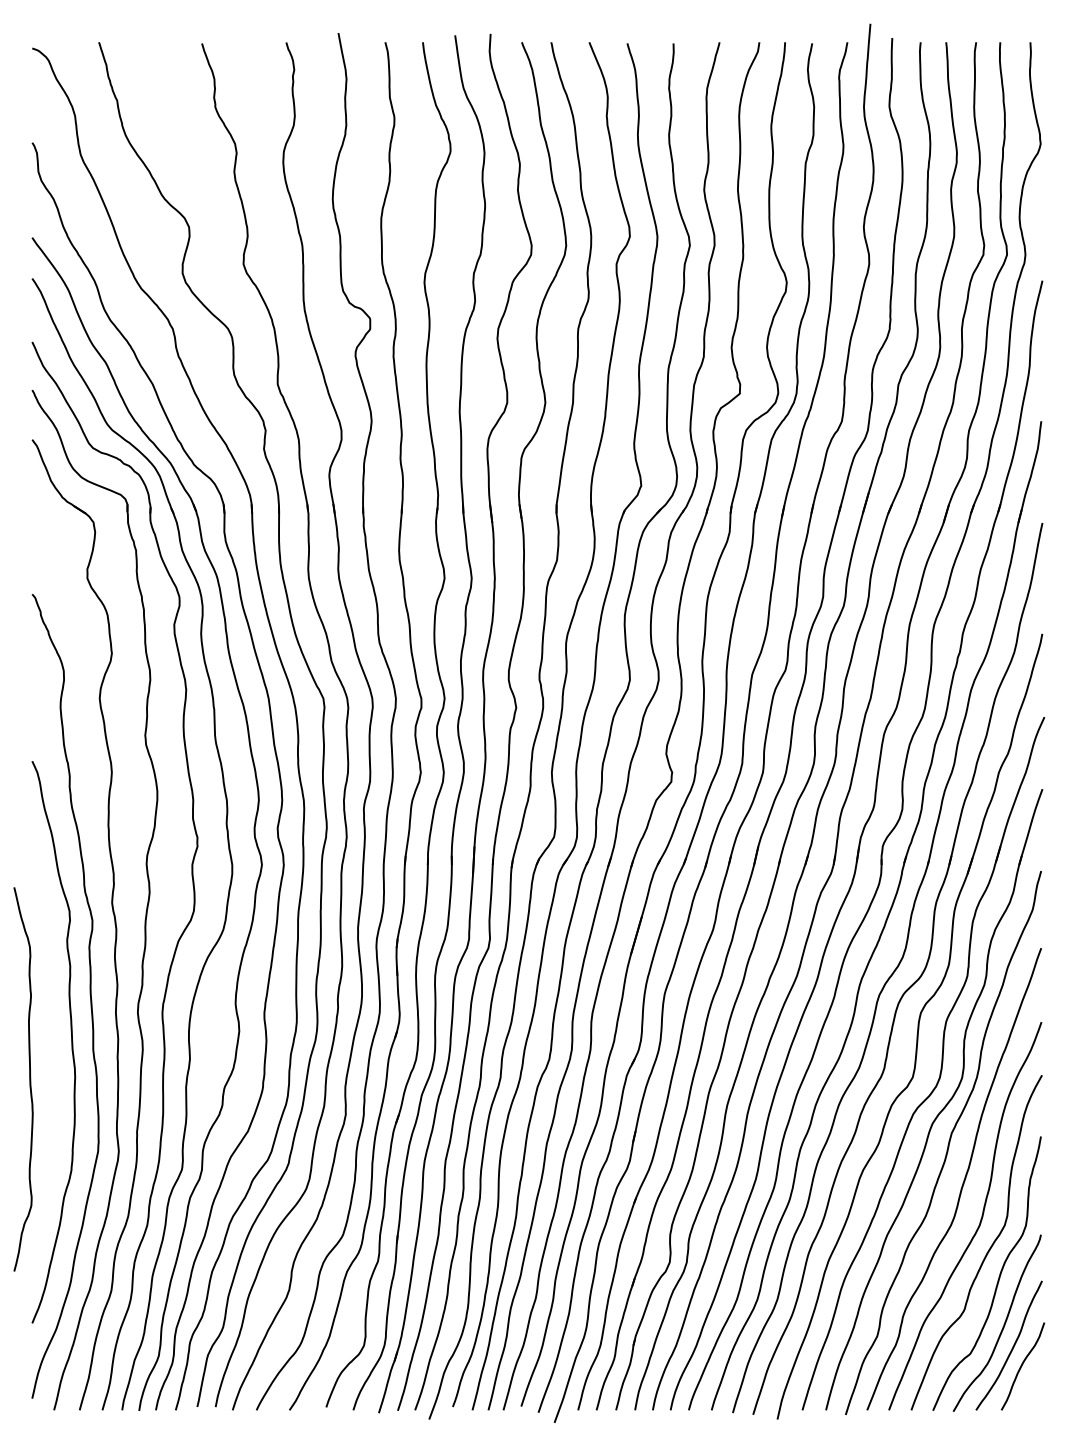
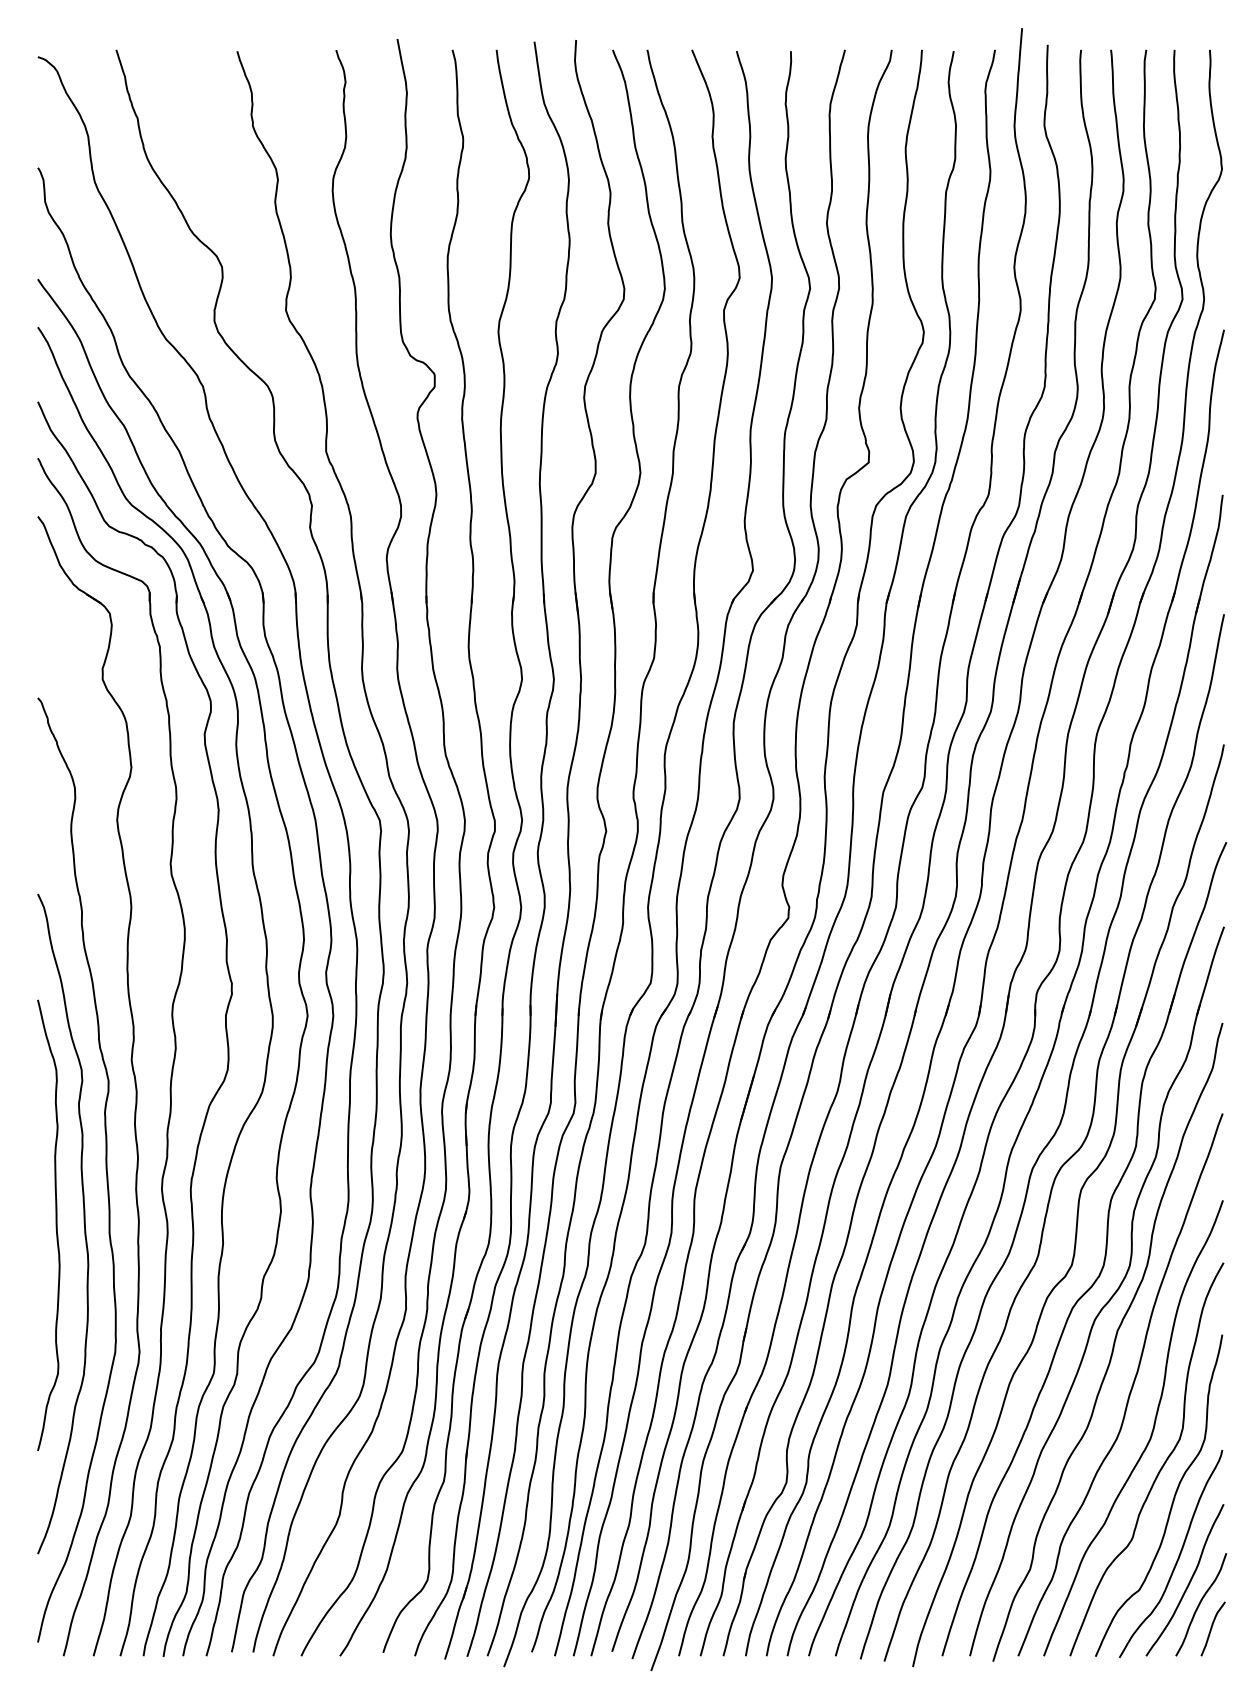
curve: (29, 1079) -> (55, 1225), moved
curve: (1032, 1386) -> (1212, 1628), added

